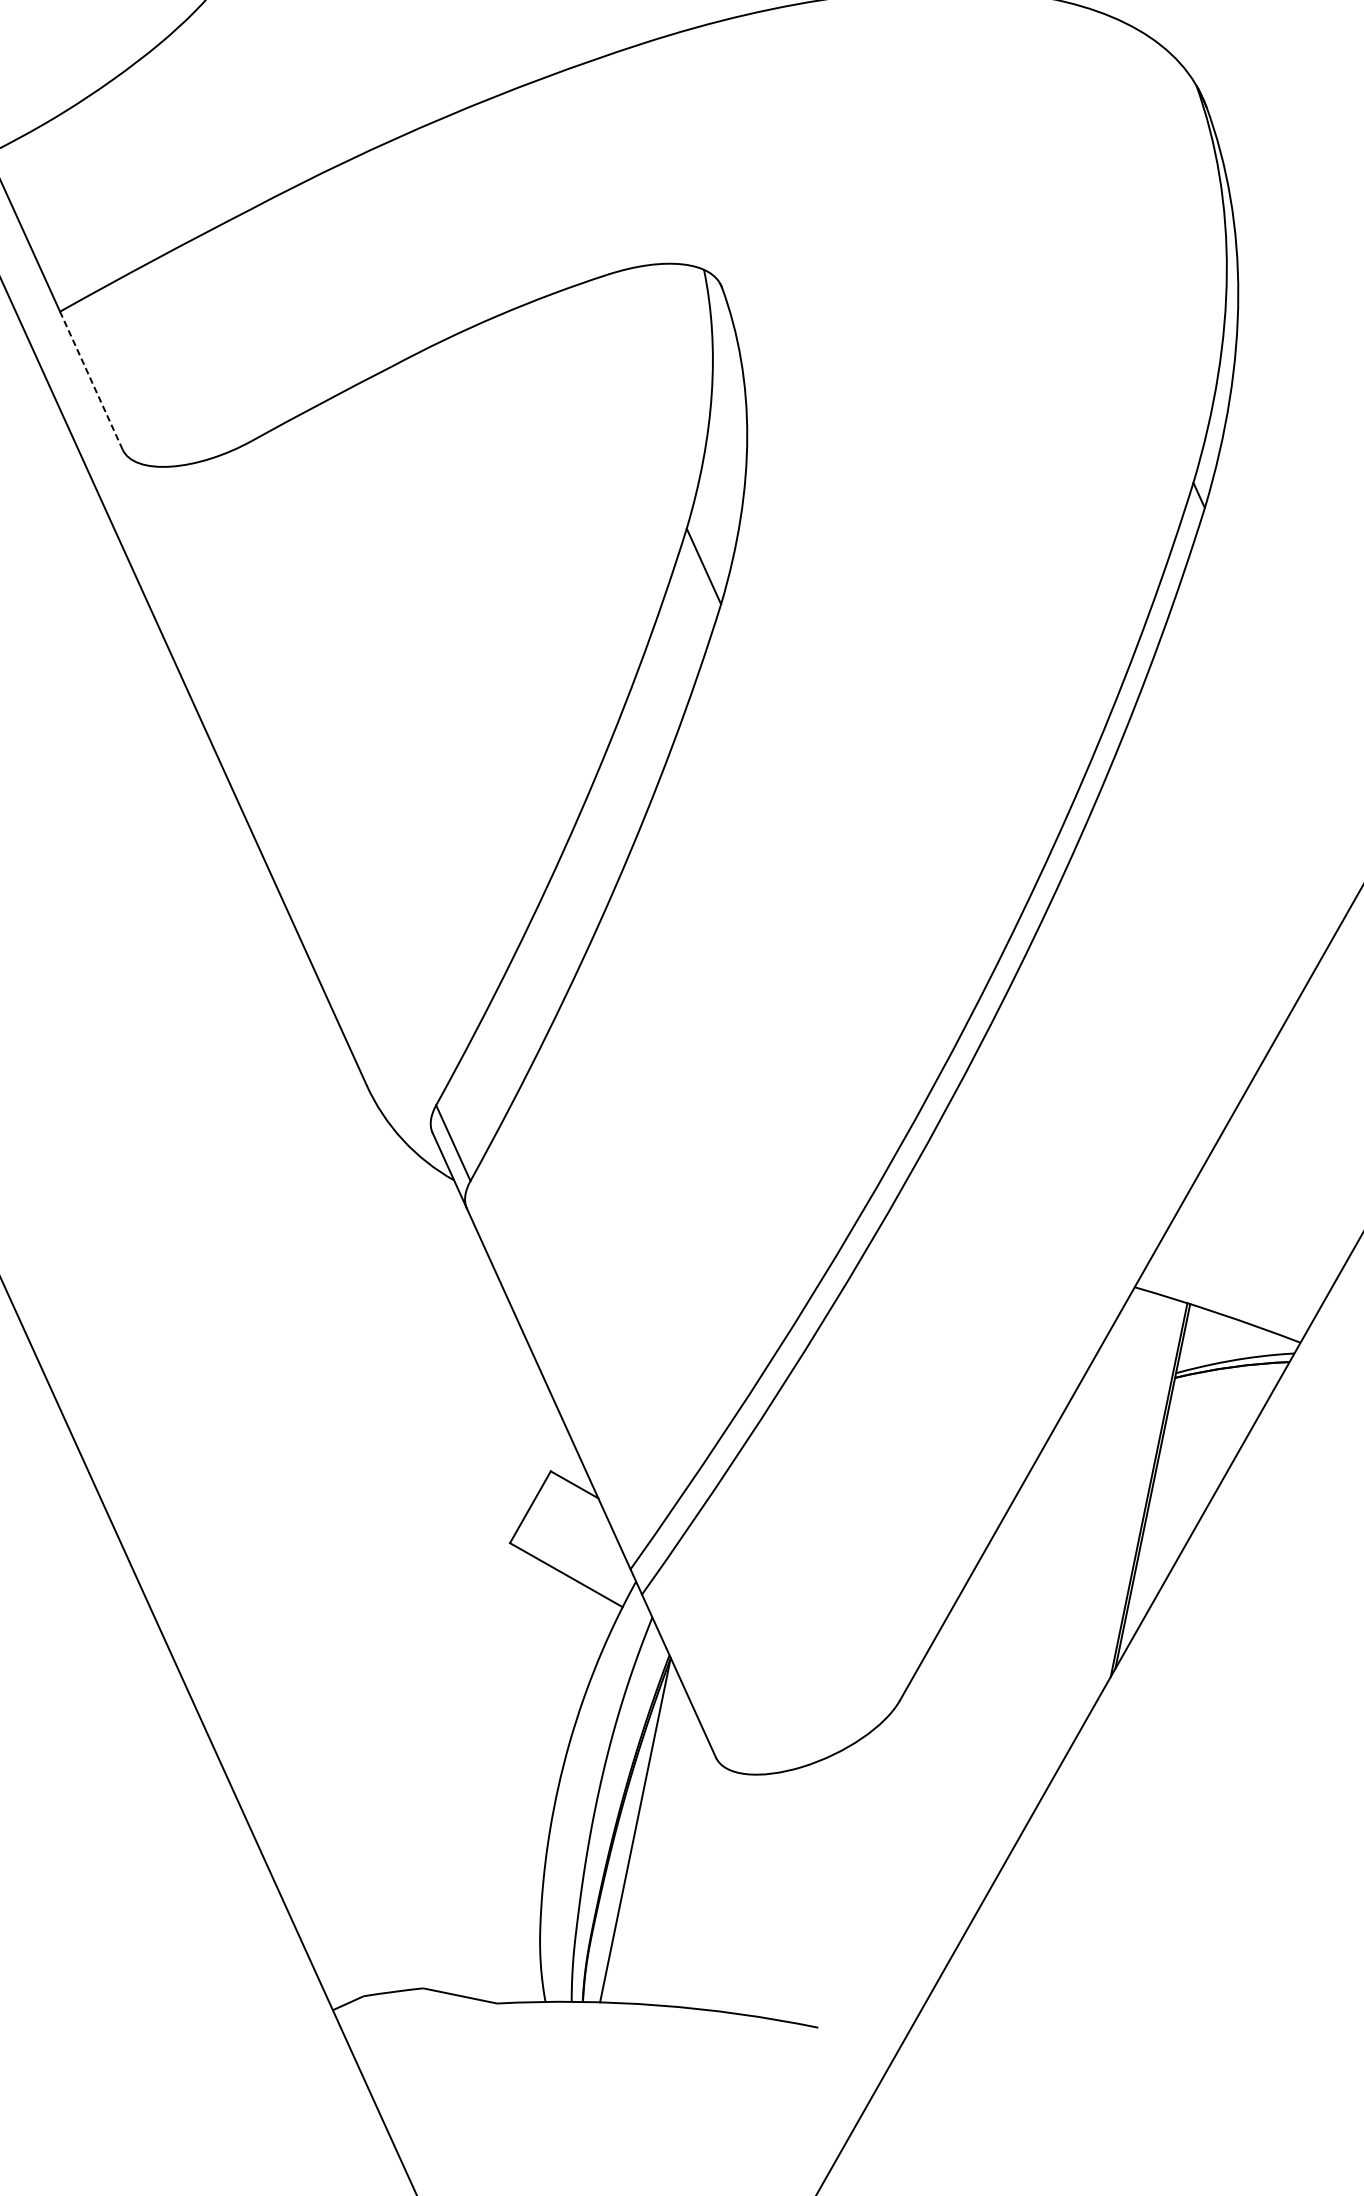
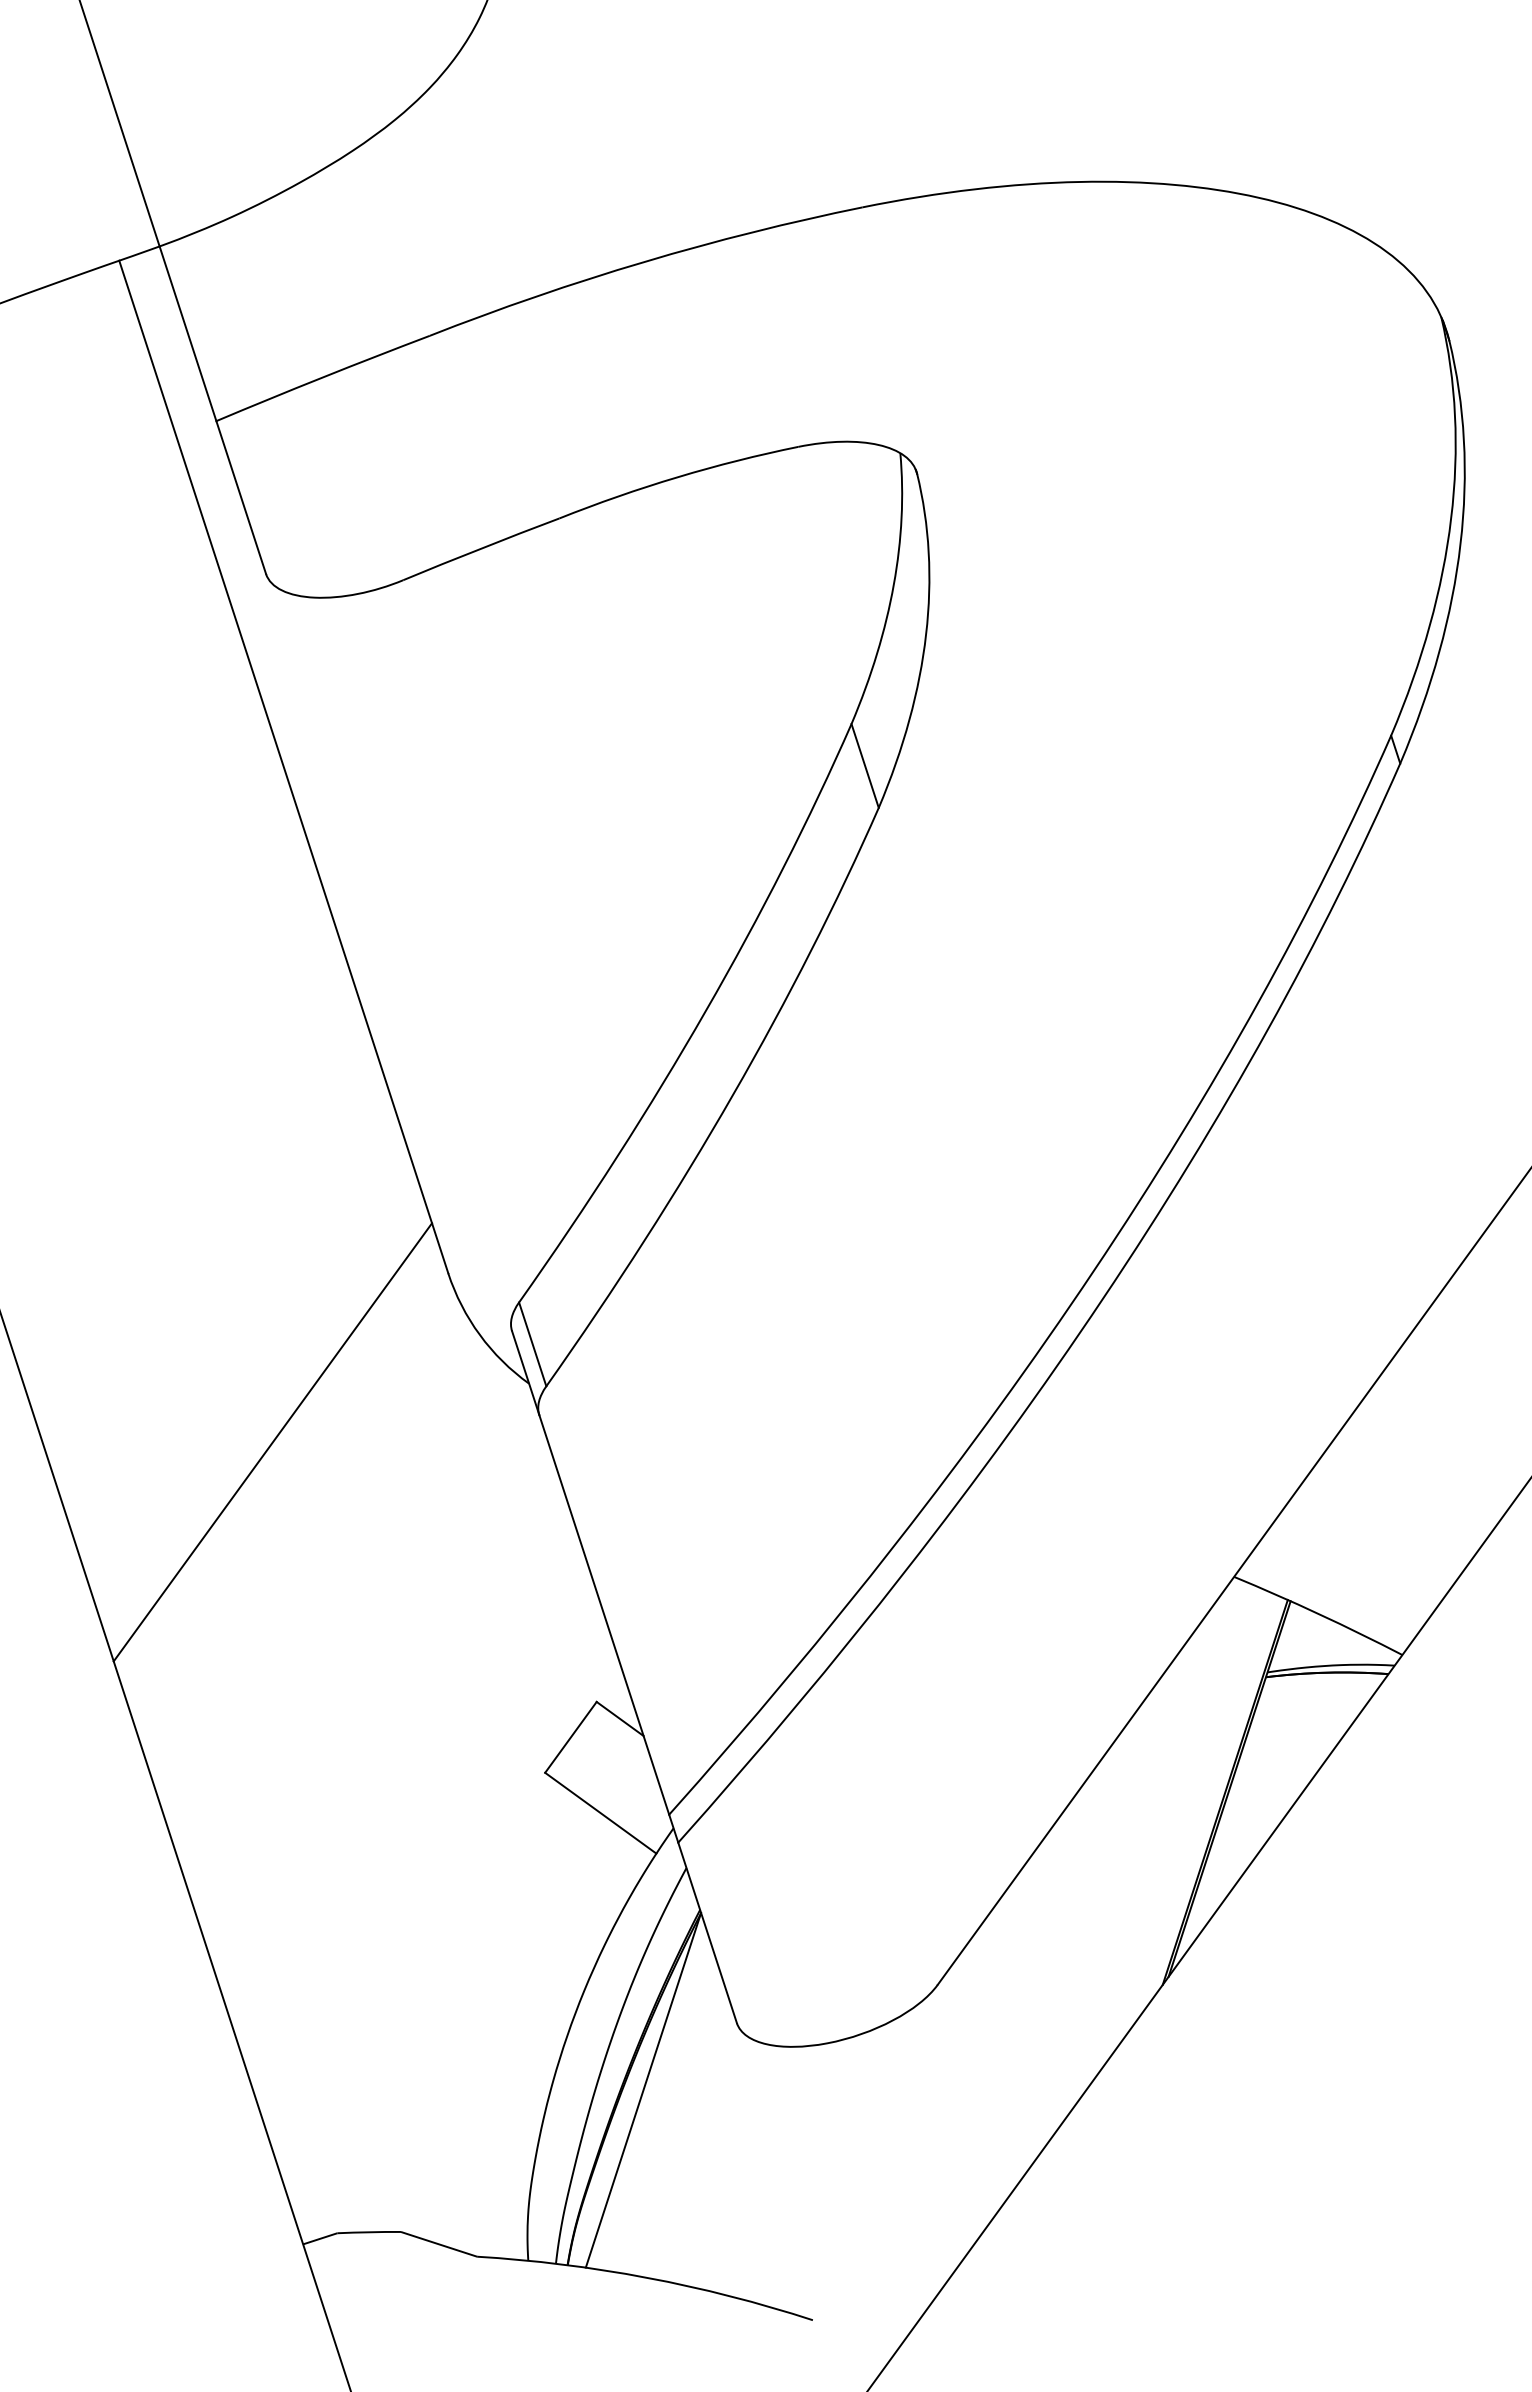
line: (91, 380) -> (241, 497), dashed -> solid
line: (219, 1262) -> (272, 1442), added

